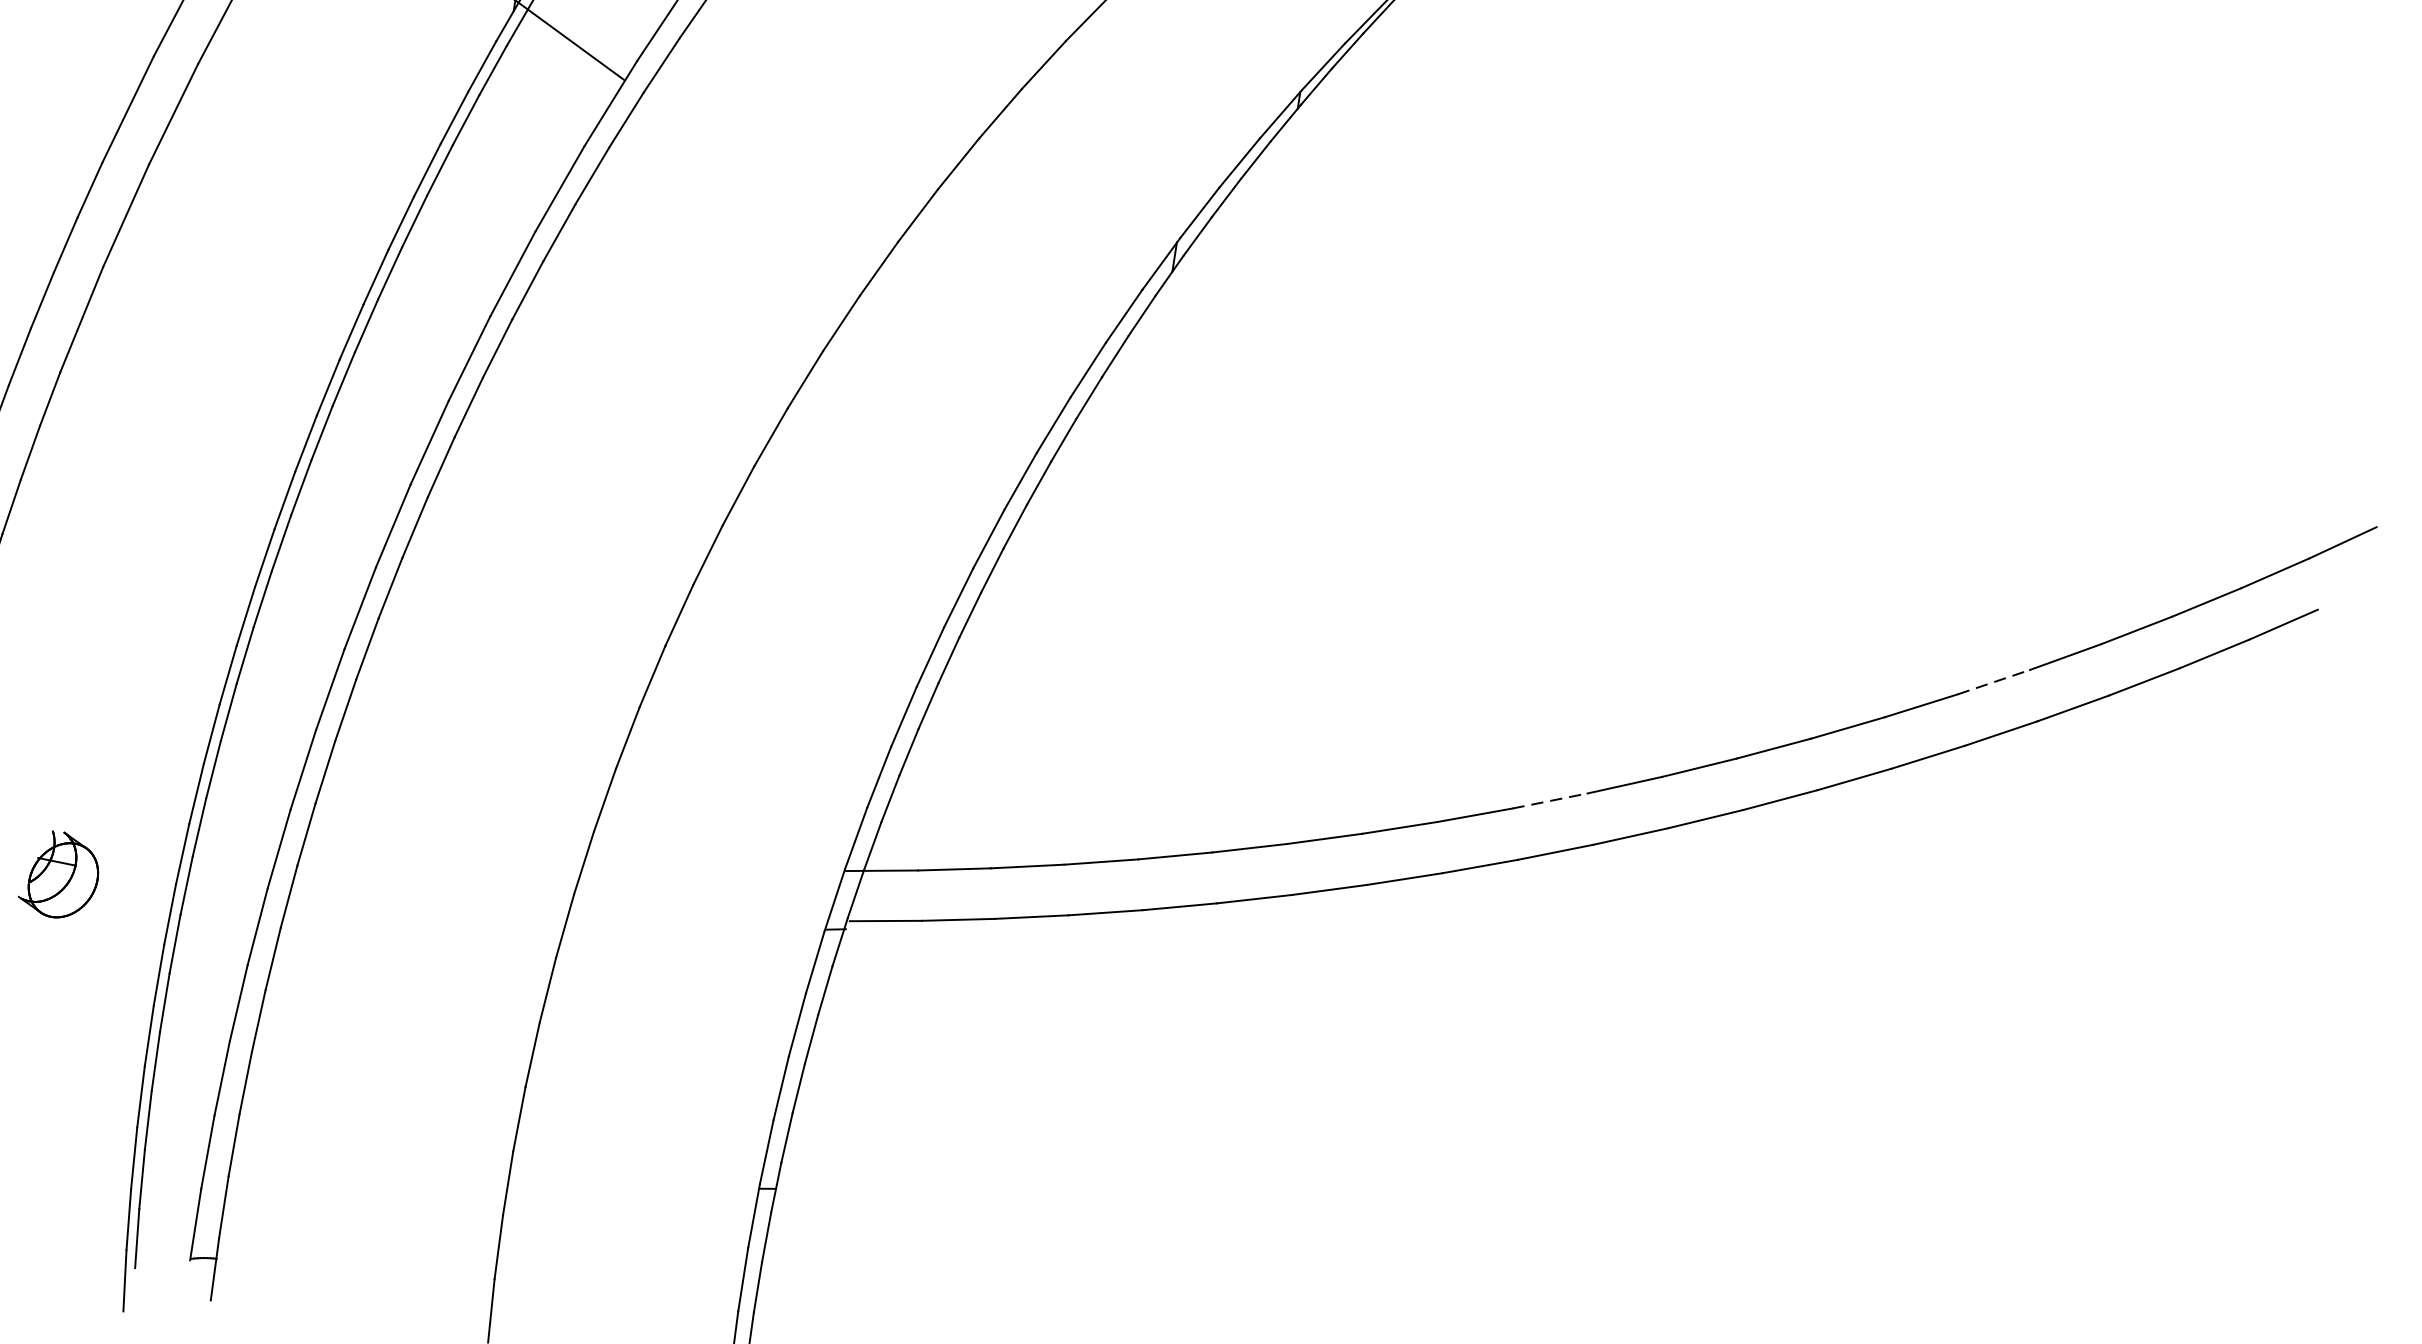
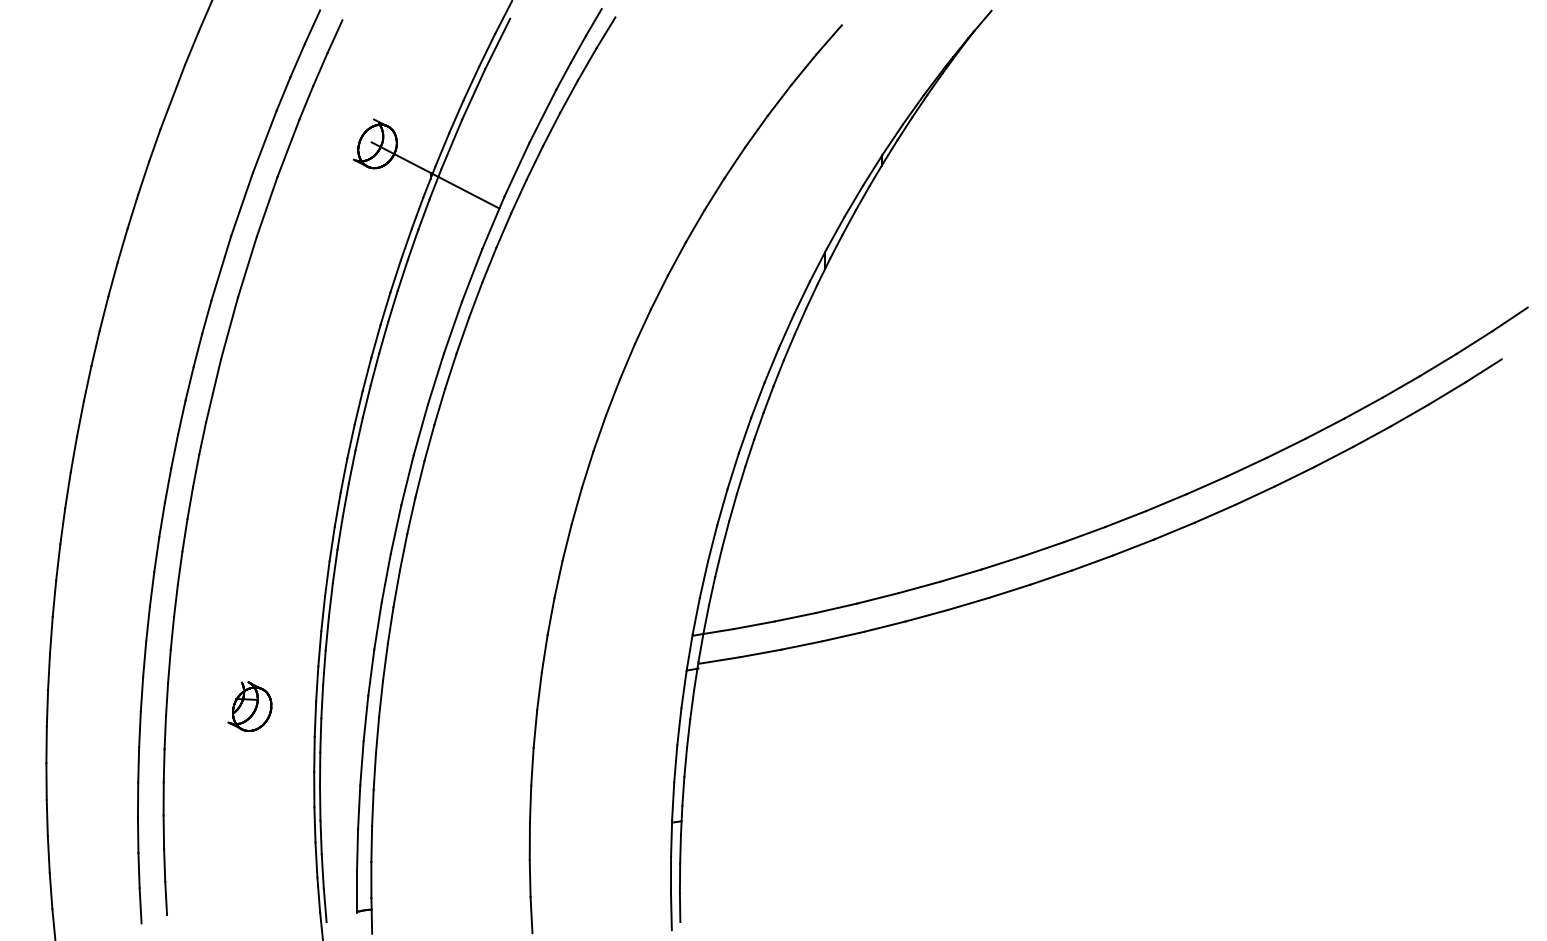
line: (1994, 682) -> (1325, 428), dashed -> solid
line: (1549, 800) -> (1084, 534), dashed -> solid

